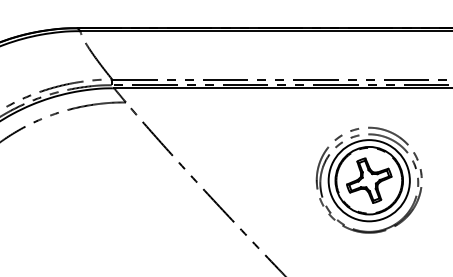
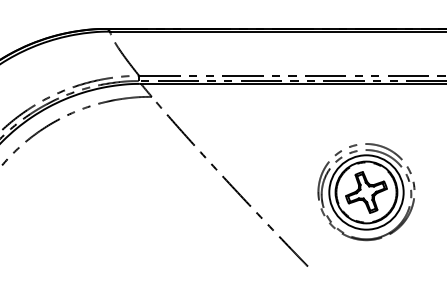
part: (369, 180) -> (366, 192), moved

